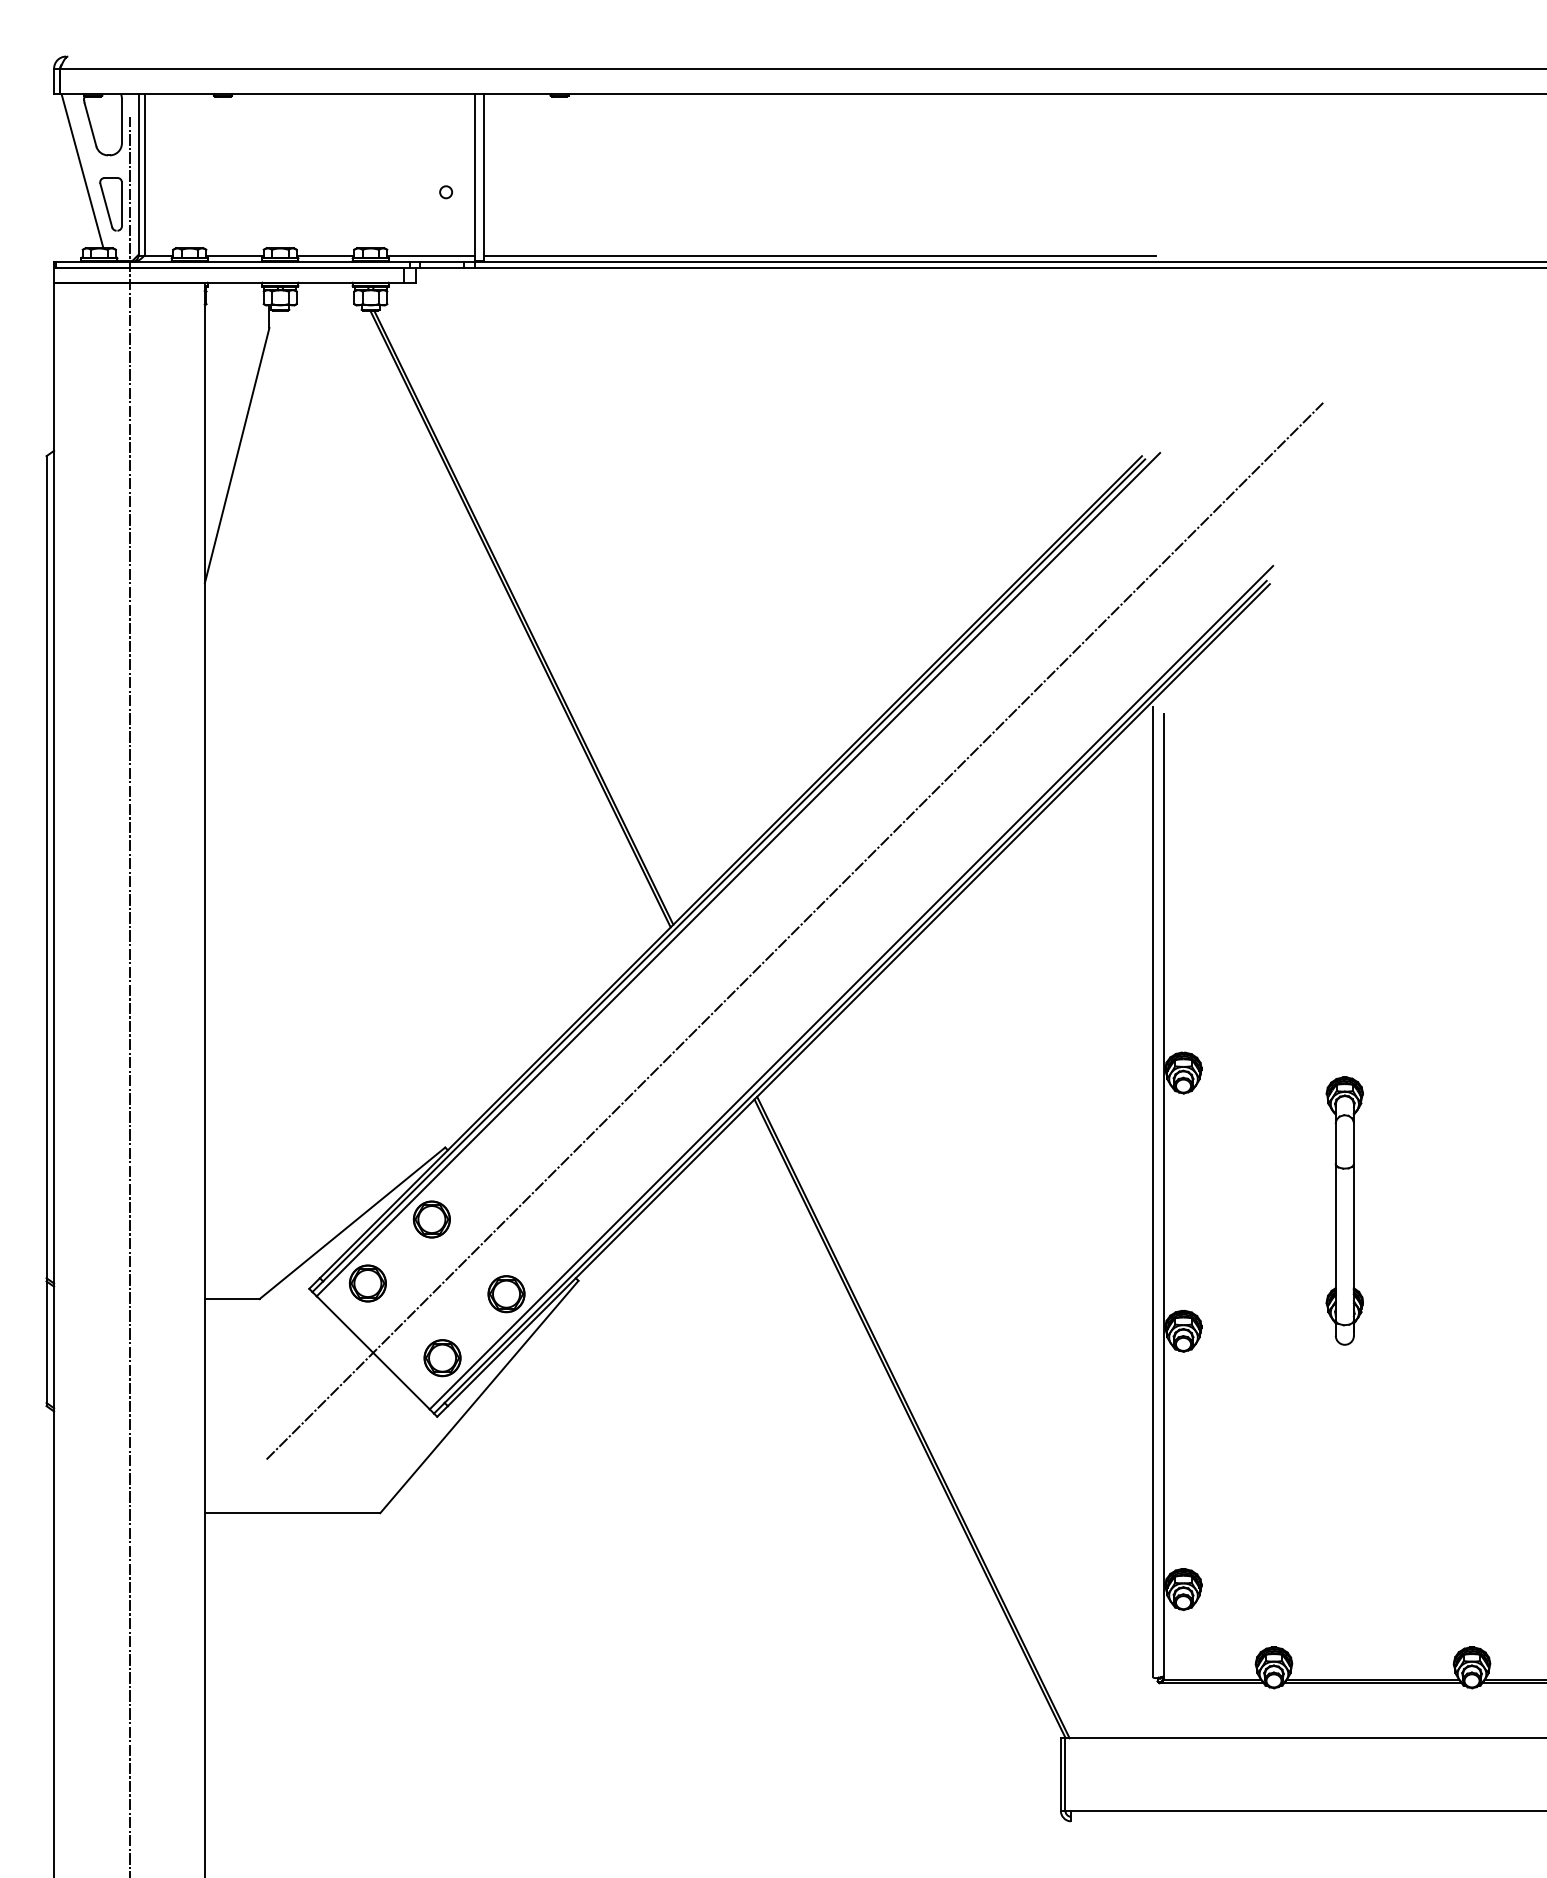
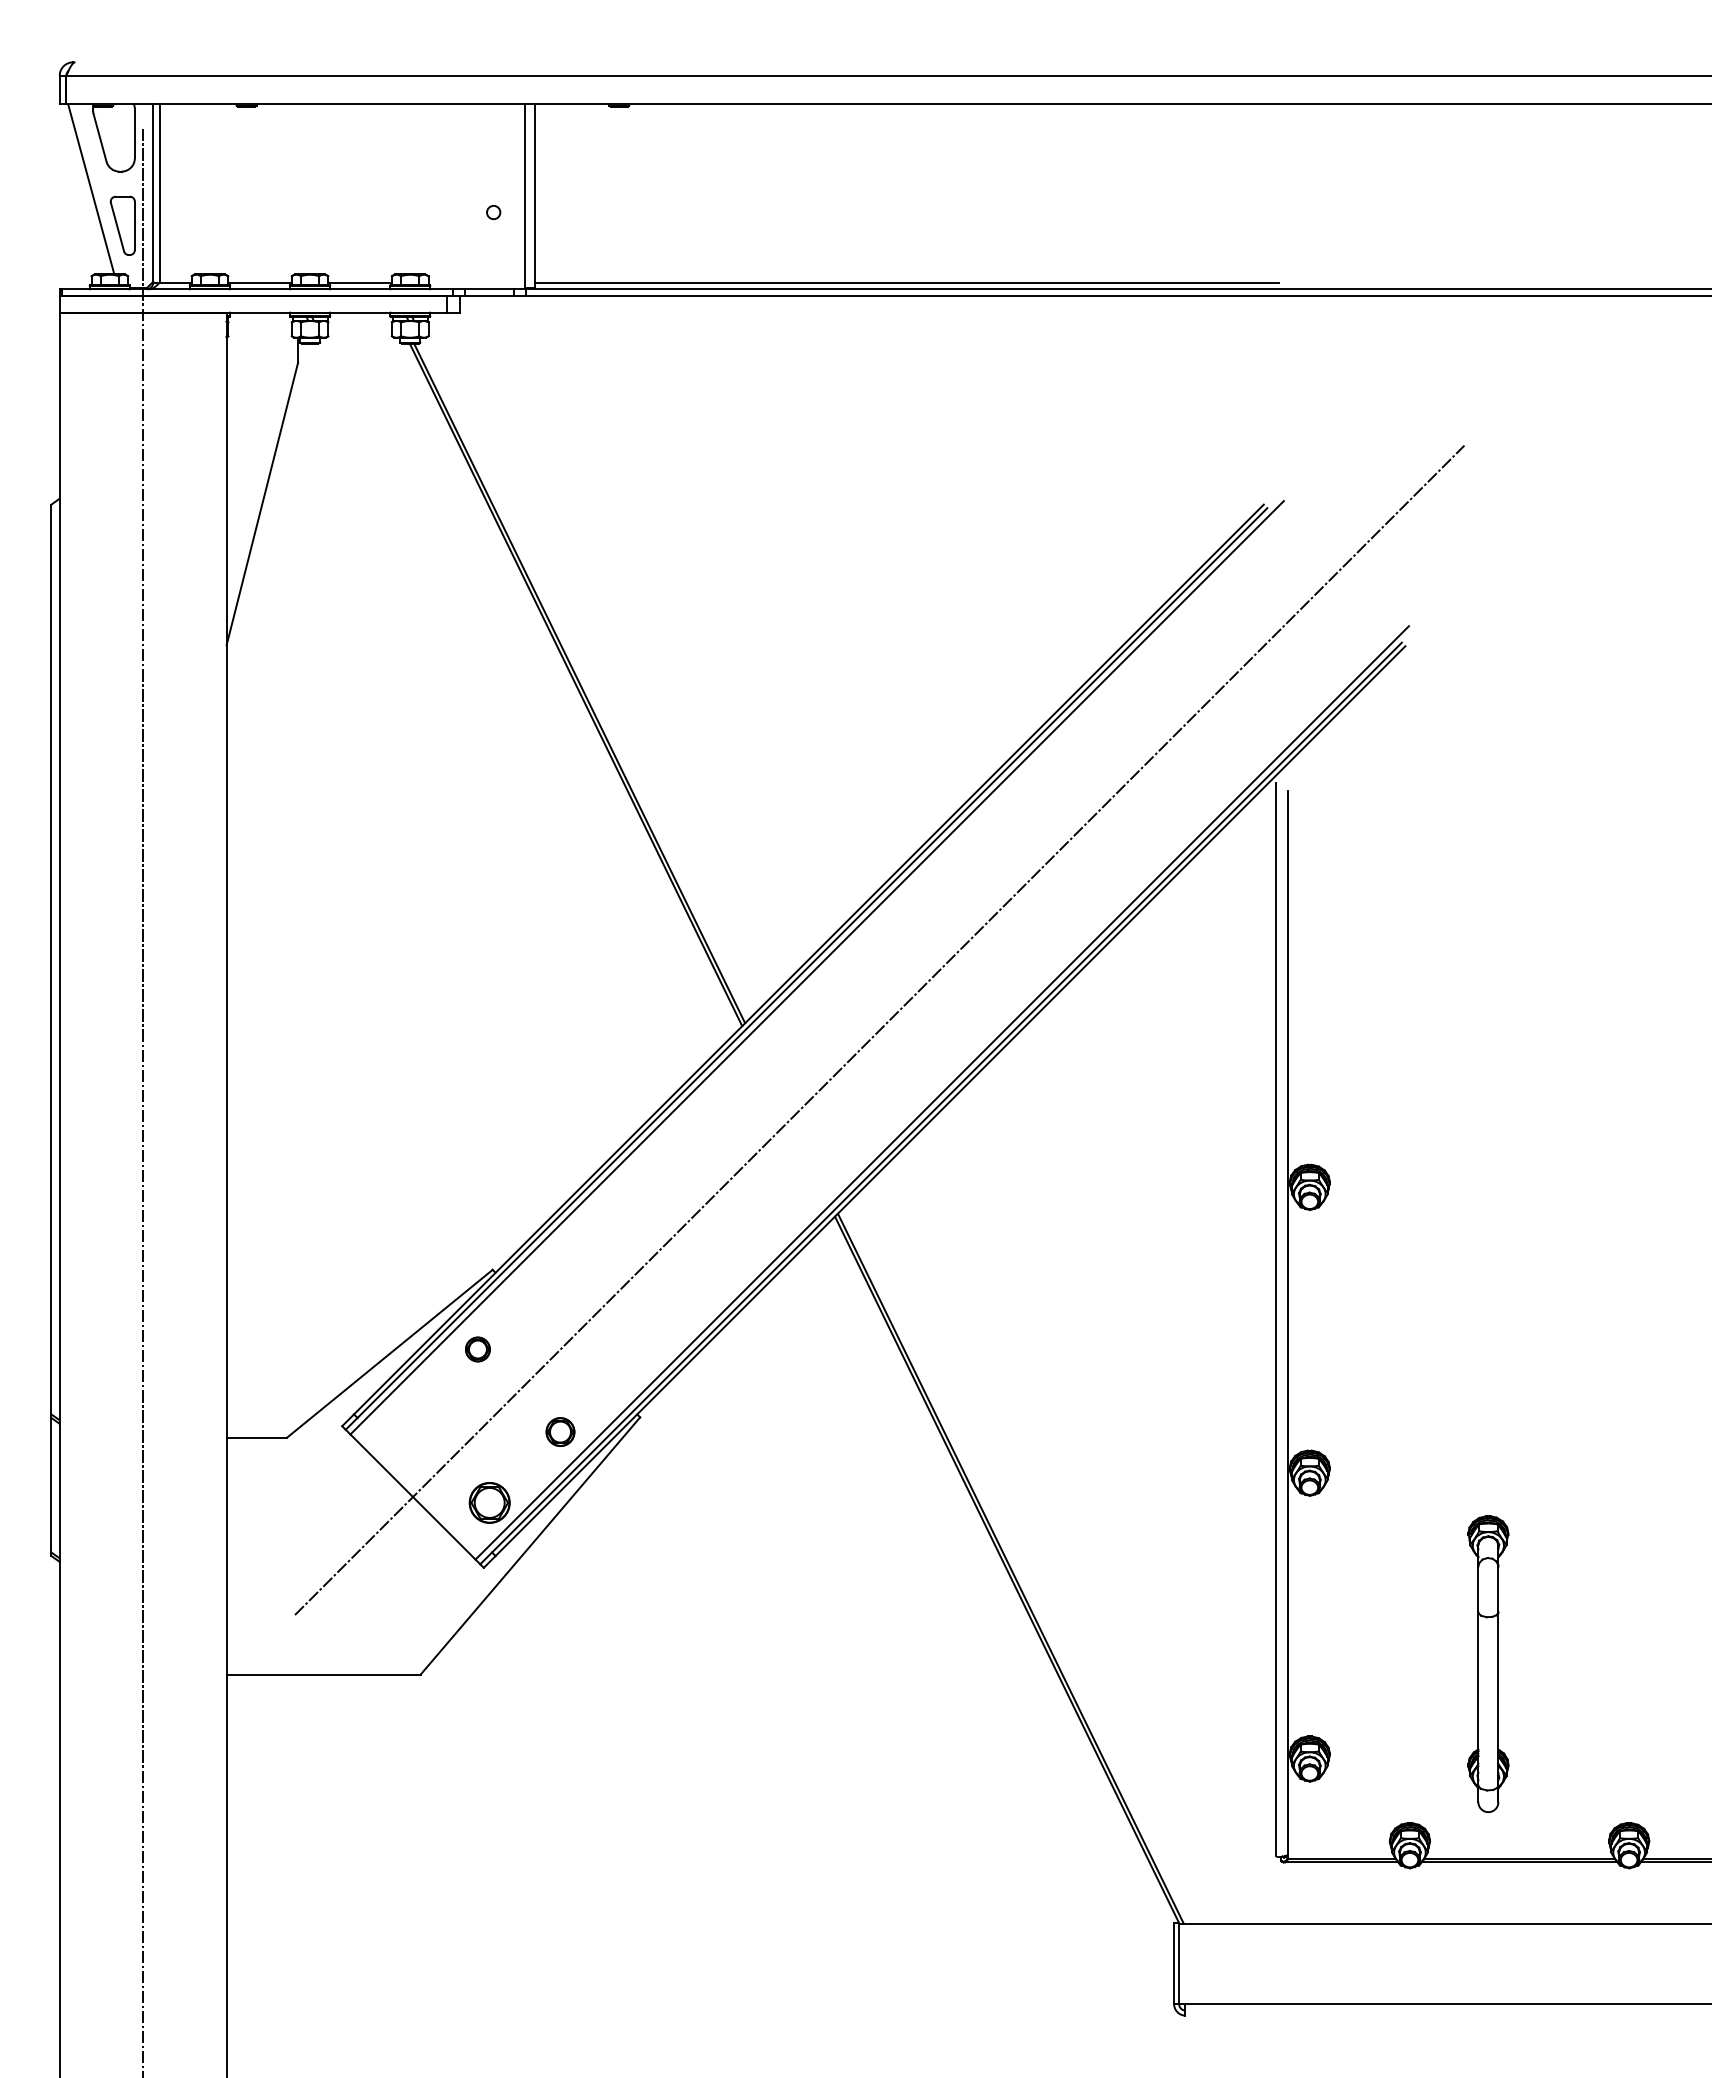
line: (430, 255) -> (476, 282), removed
part: (1344, 1210) -> (1488, 1663), moved
part: (431, 1219) -> (477, 1349), size x0.6
part: (367, 1283) -> (406, 1420), removed
part: (506, 1293) -> (560, 1431), size x0.7

